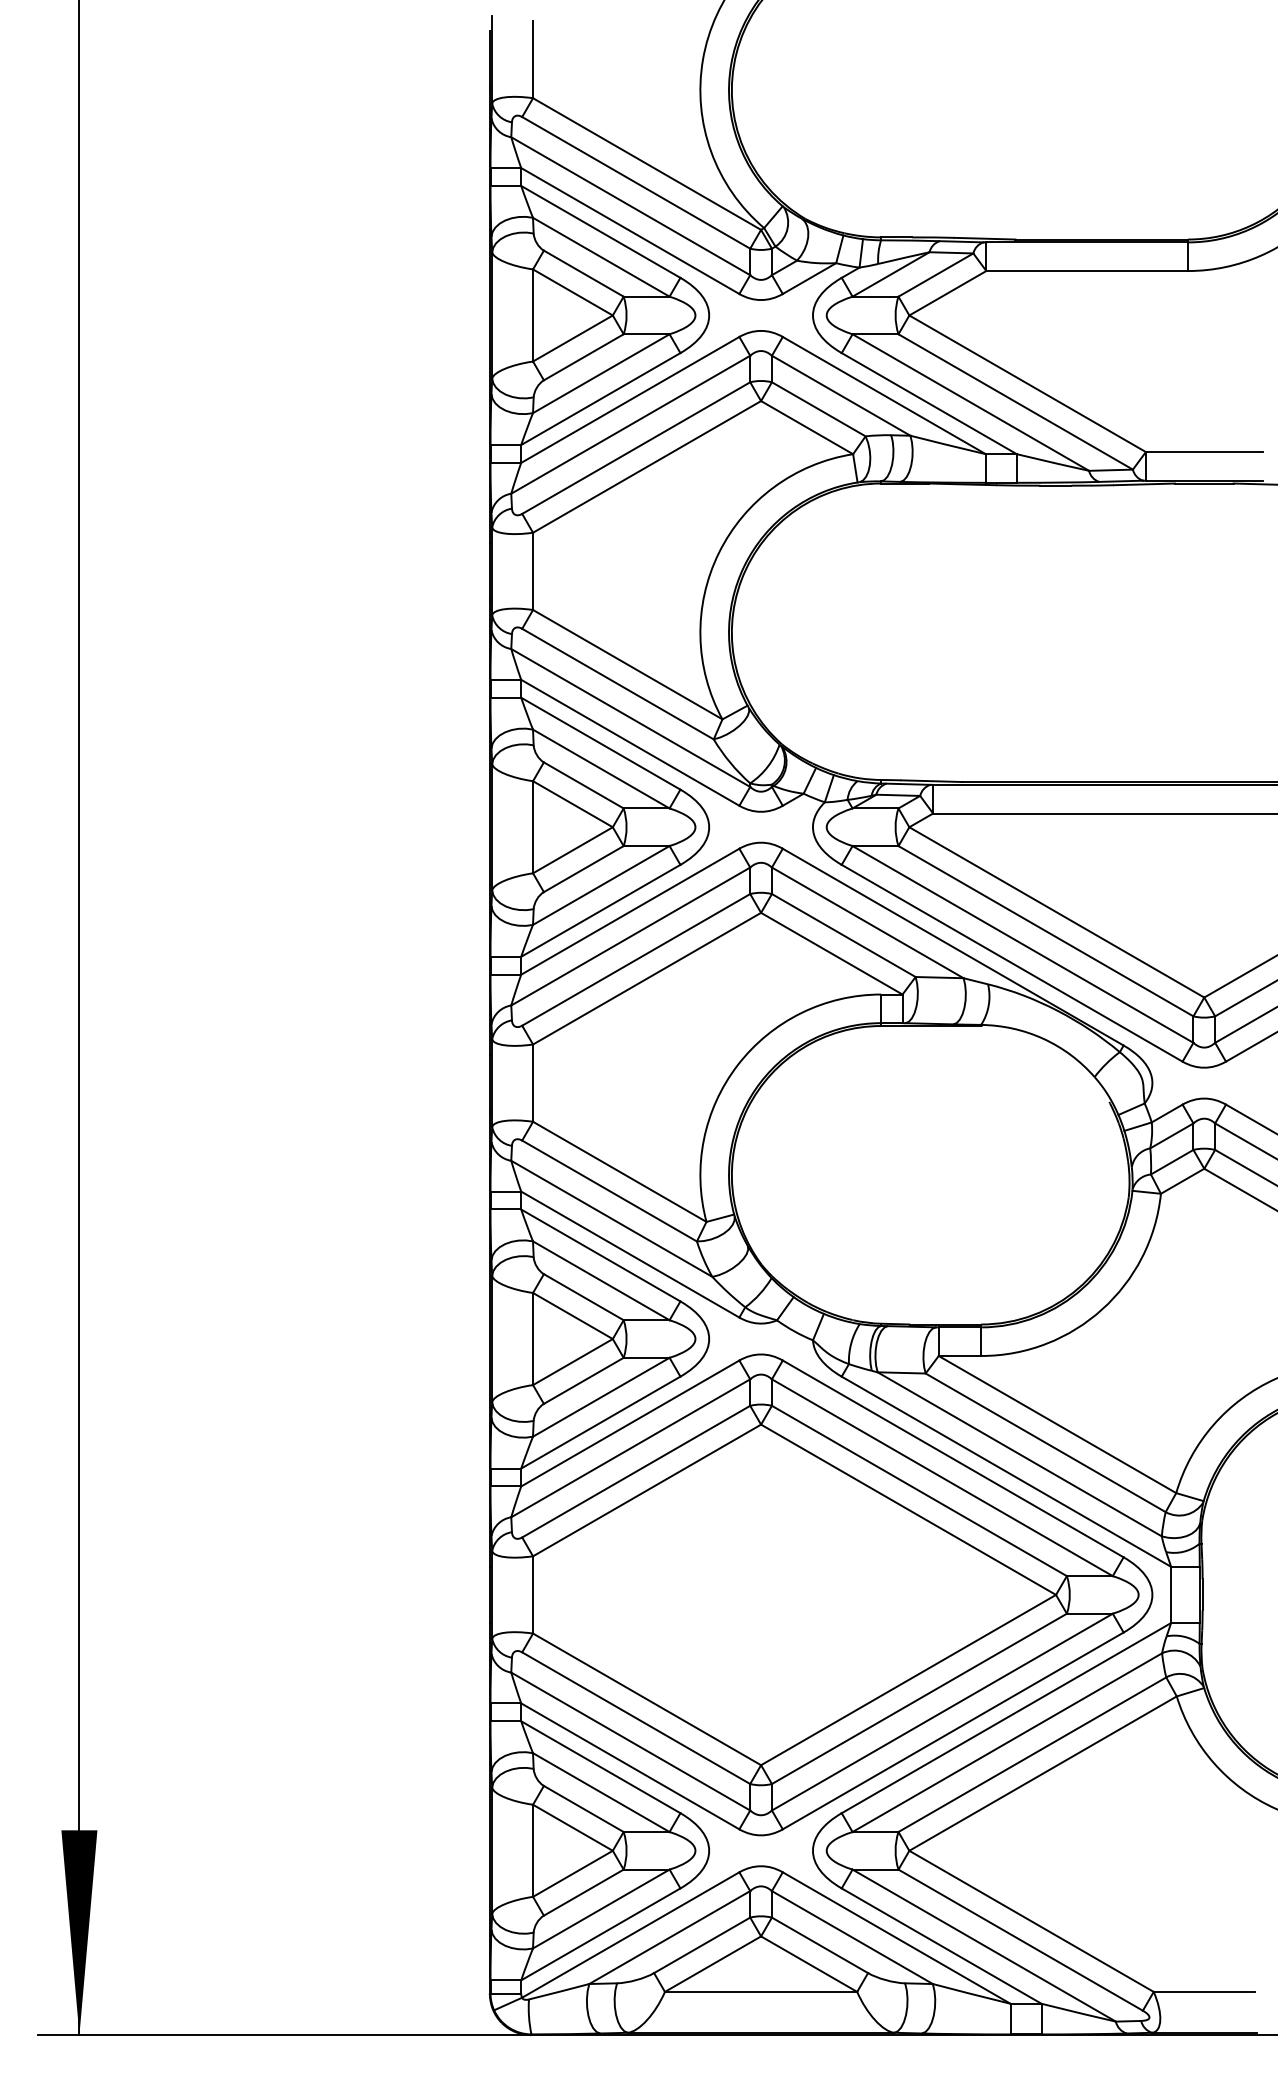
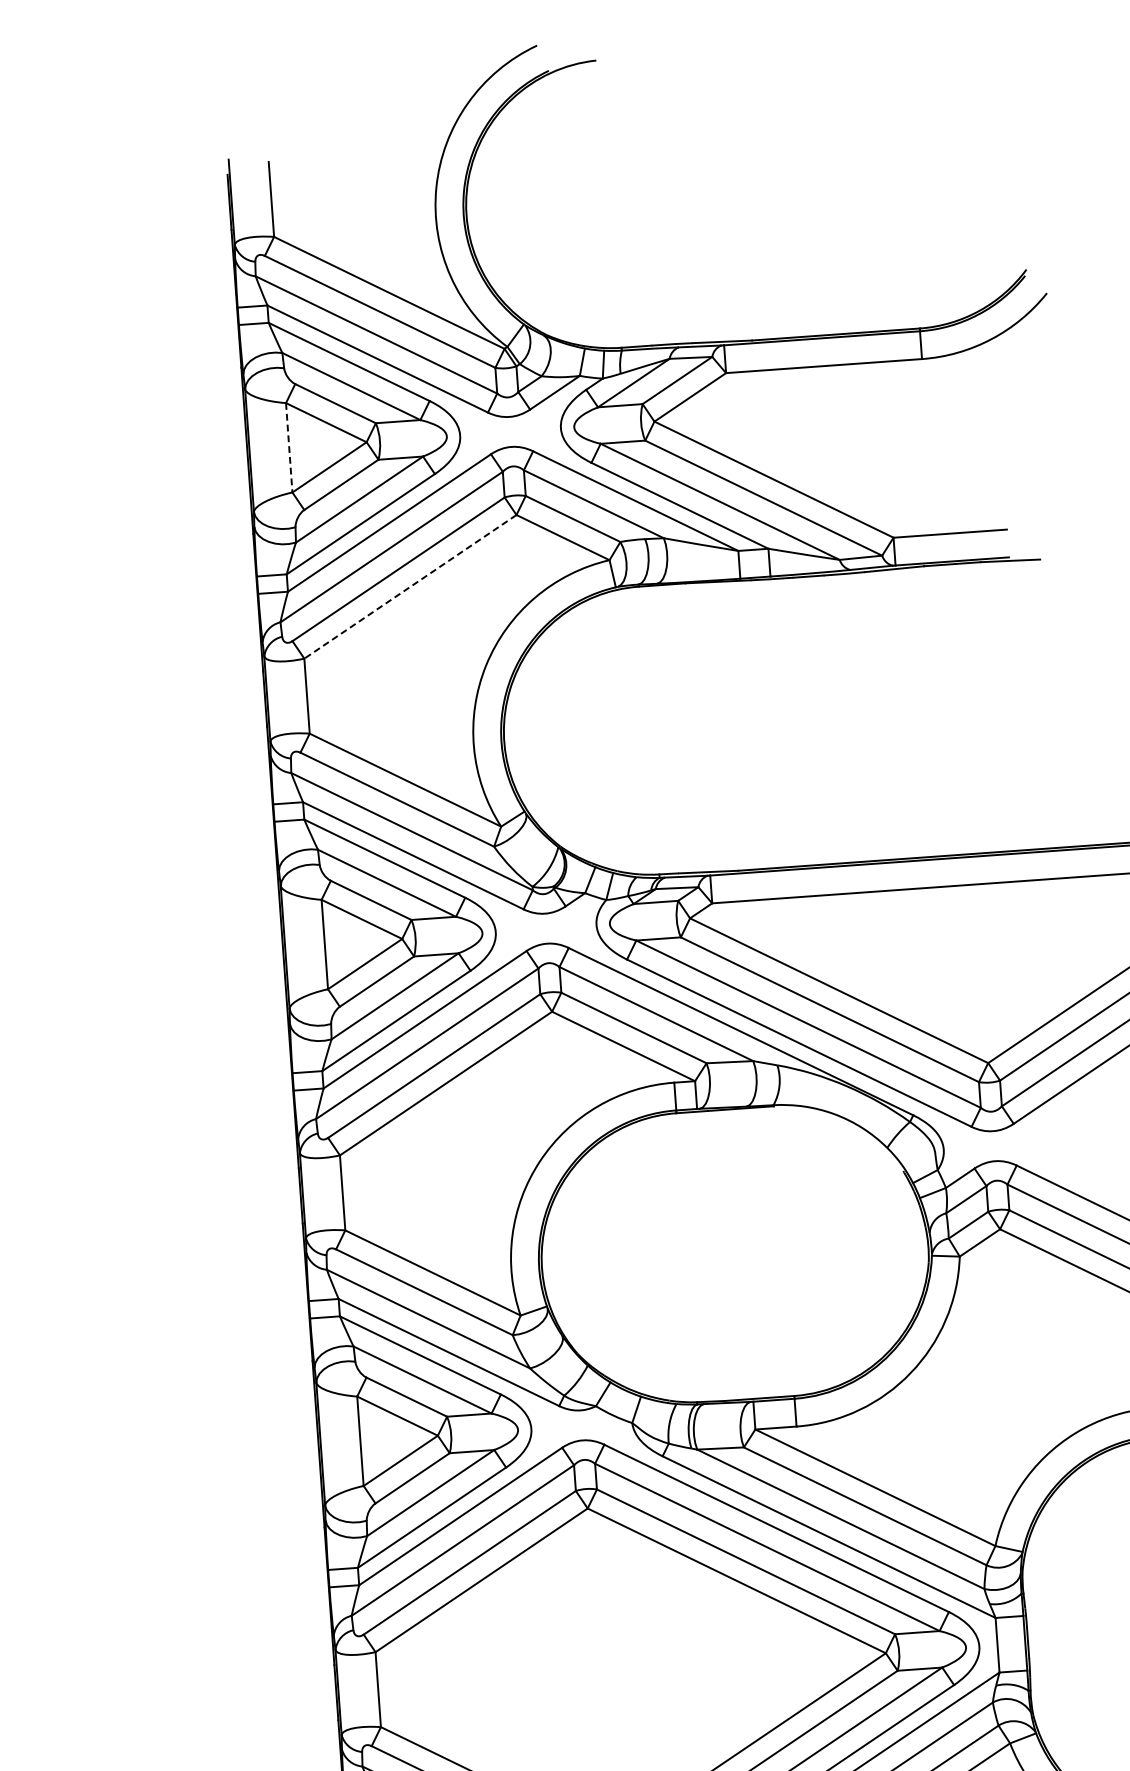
line: (533, 315) -> (289, 447), solid -> dashed
line: (647, 466) -> (410, 586), solid -> dashed

